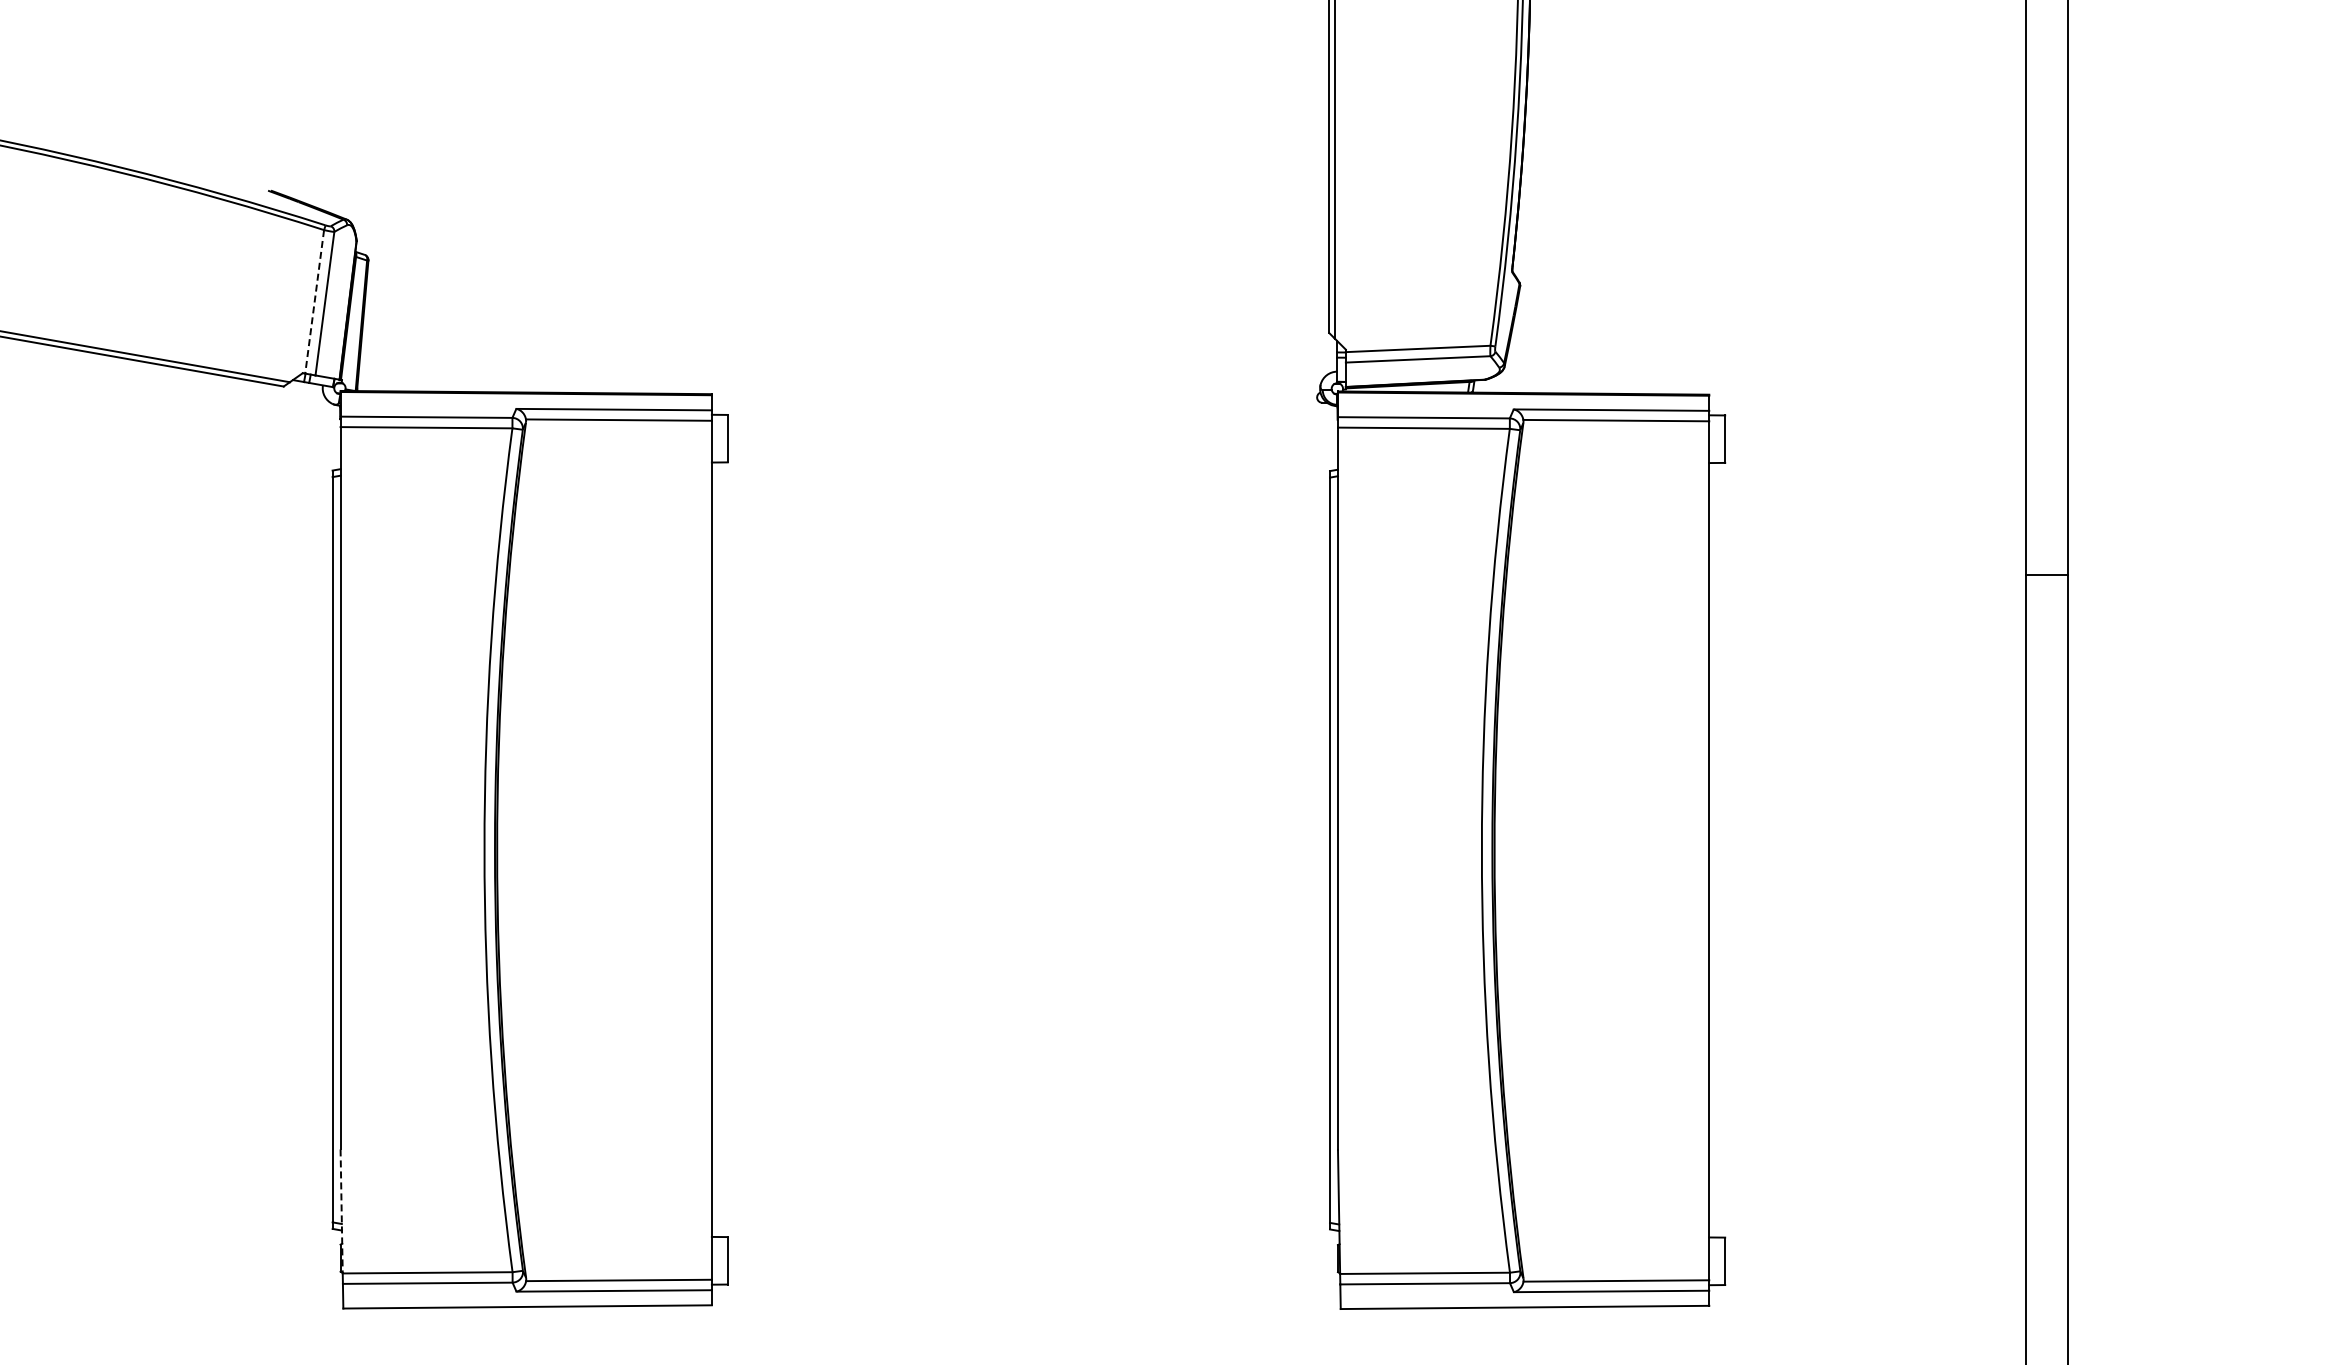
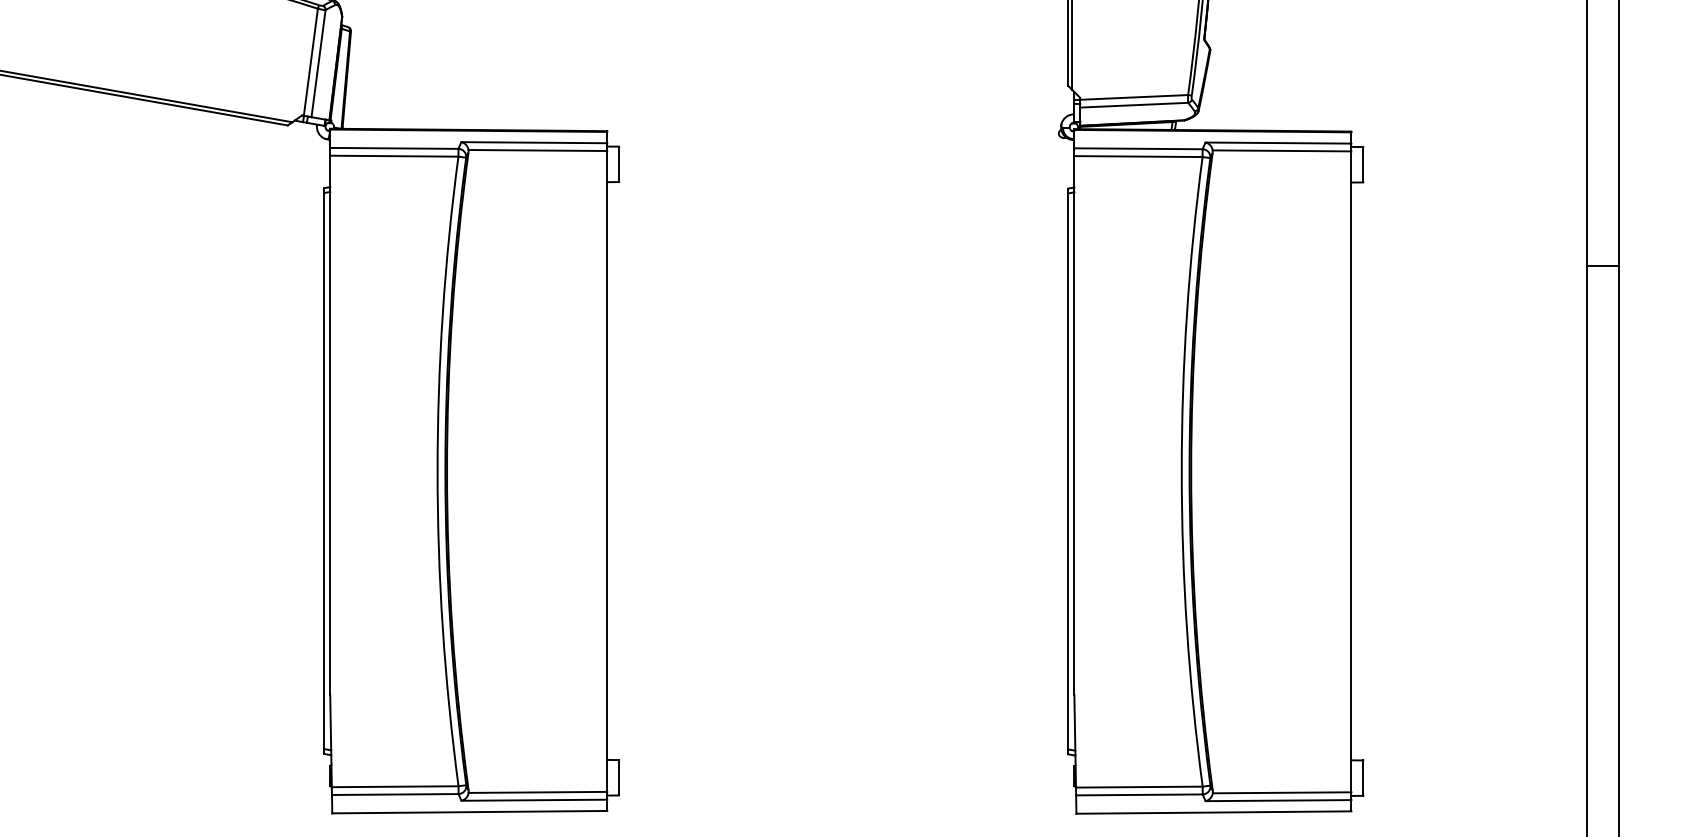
line: (314, 302) -> (310, 62), dashed -> solid
line: (341, 1211) -> (330, 740), dashed -> solid

